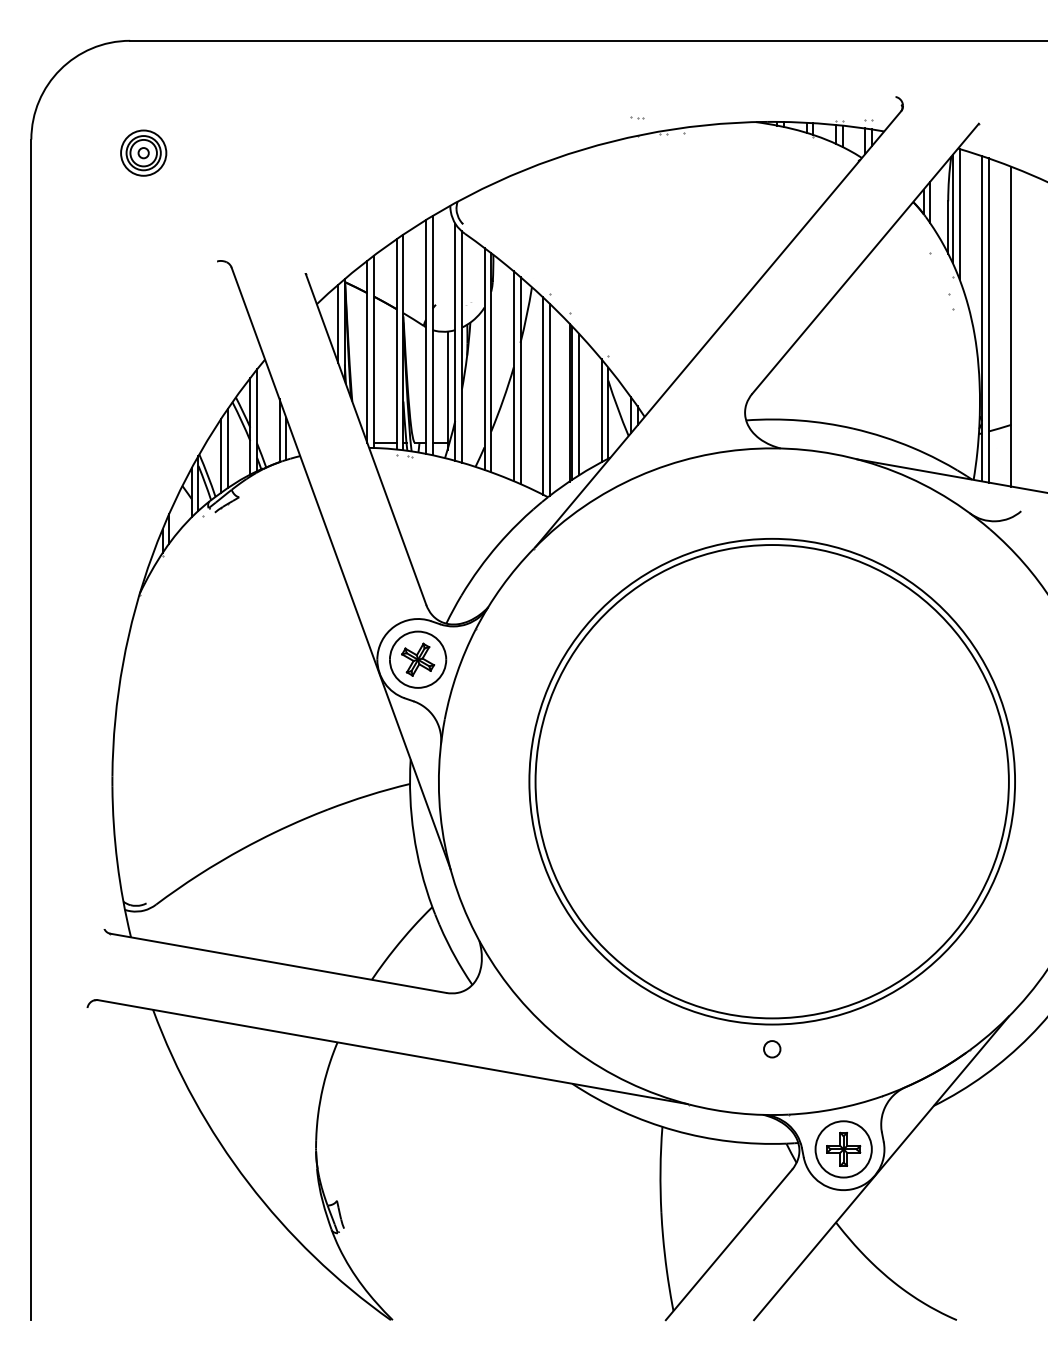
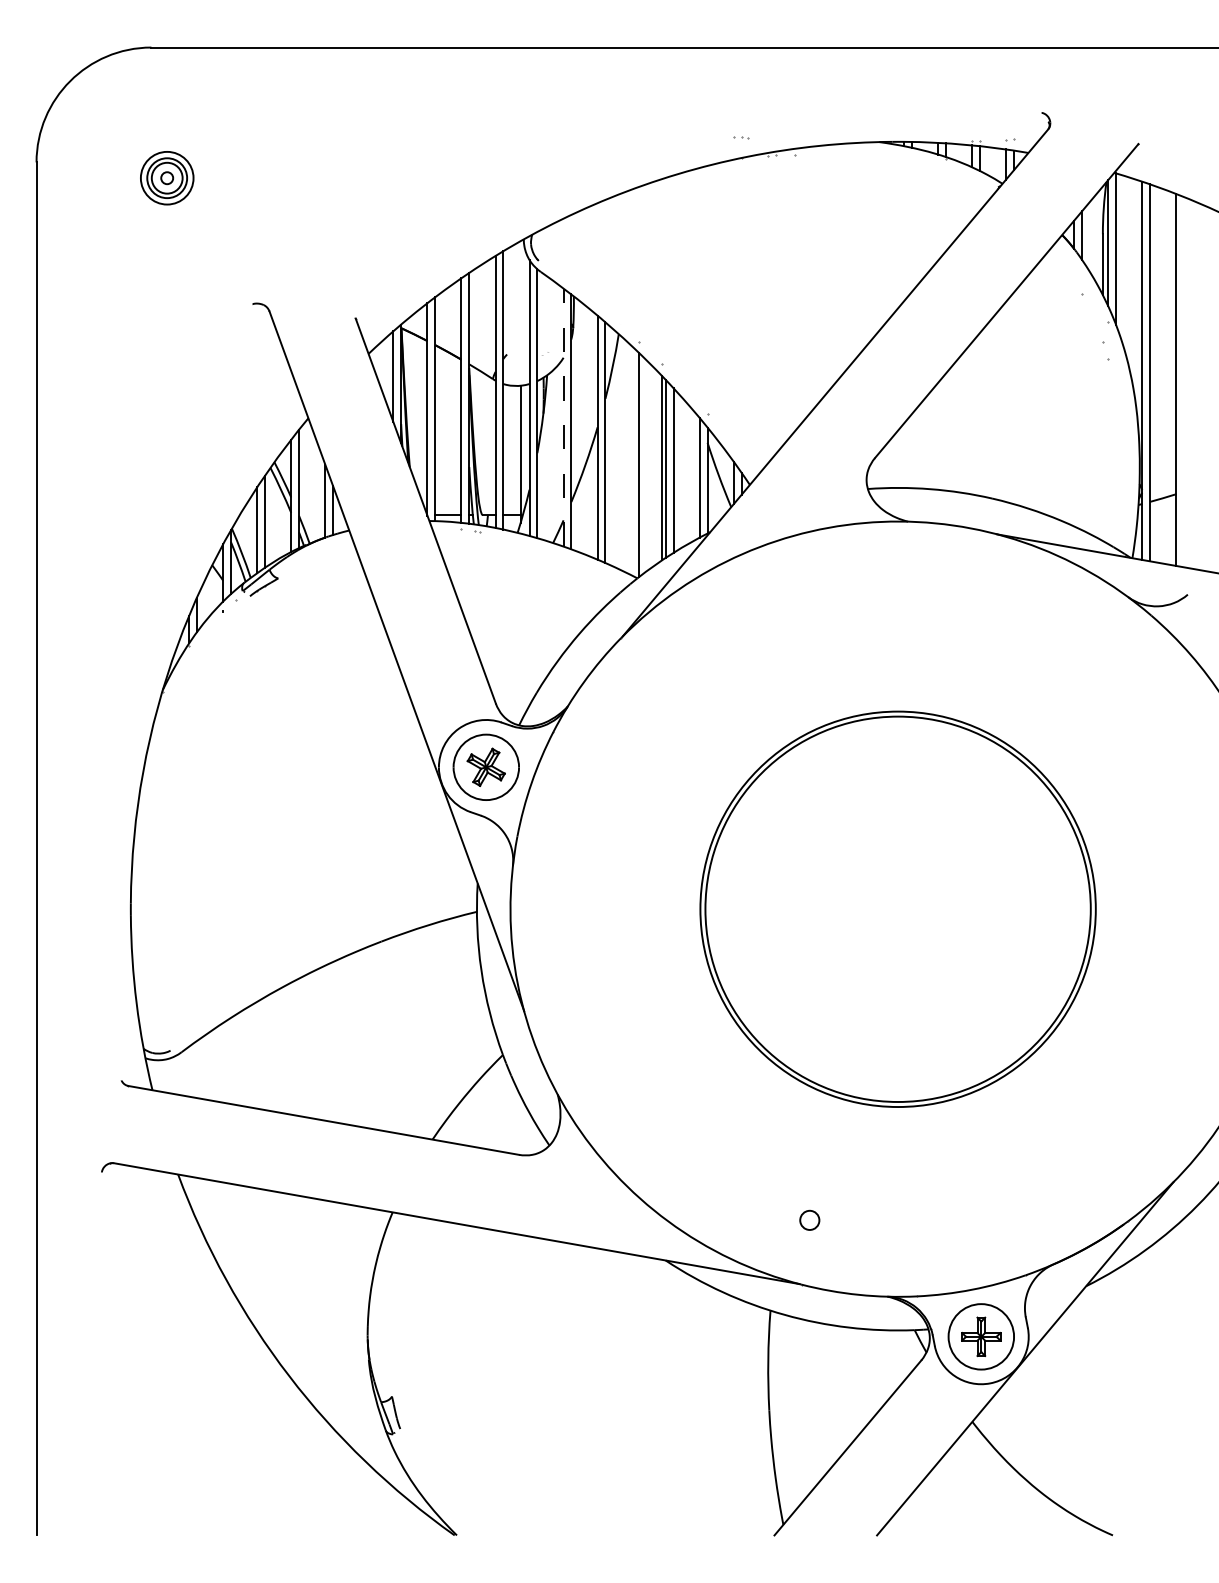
line: (484, 358) -> (563, 417), solid -> dashed
line: (543, 395) -> (632, 460), removed
part: (771, 781) -> (897, 908), size x0.7
circle: (772, 1049) -> (810, 1220), moved

